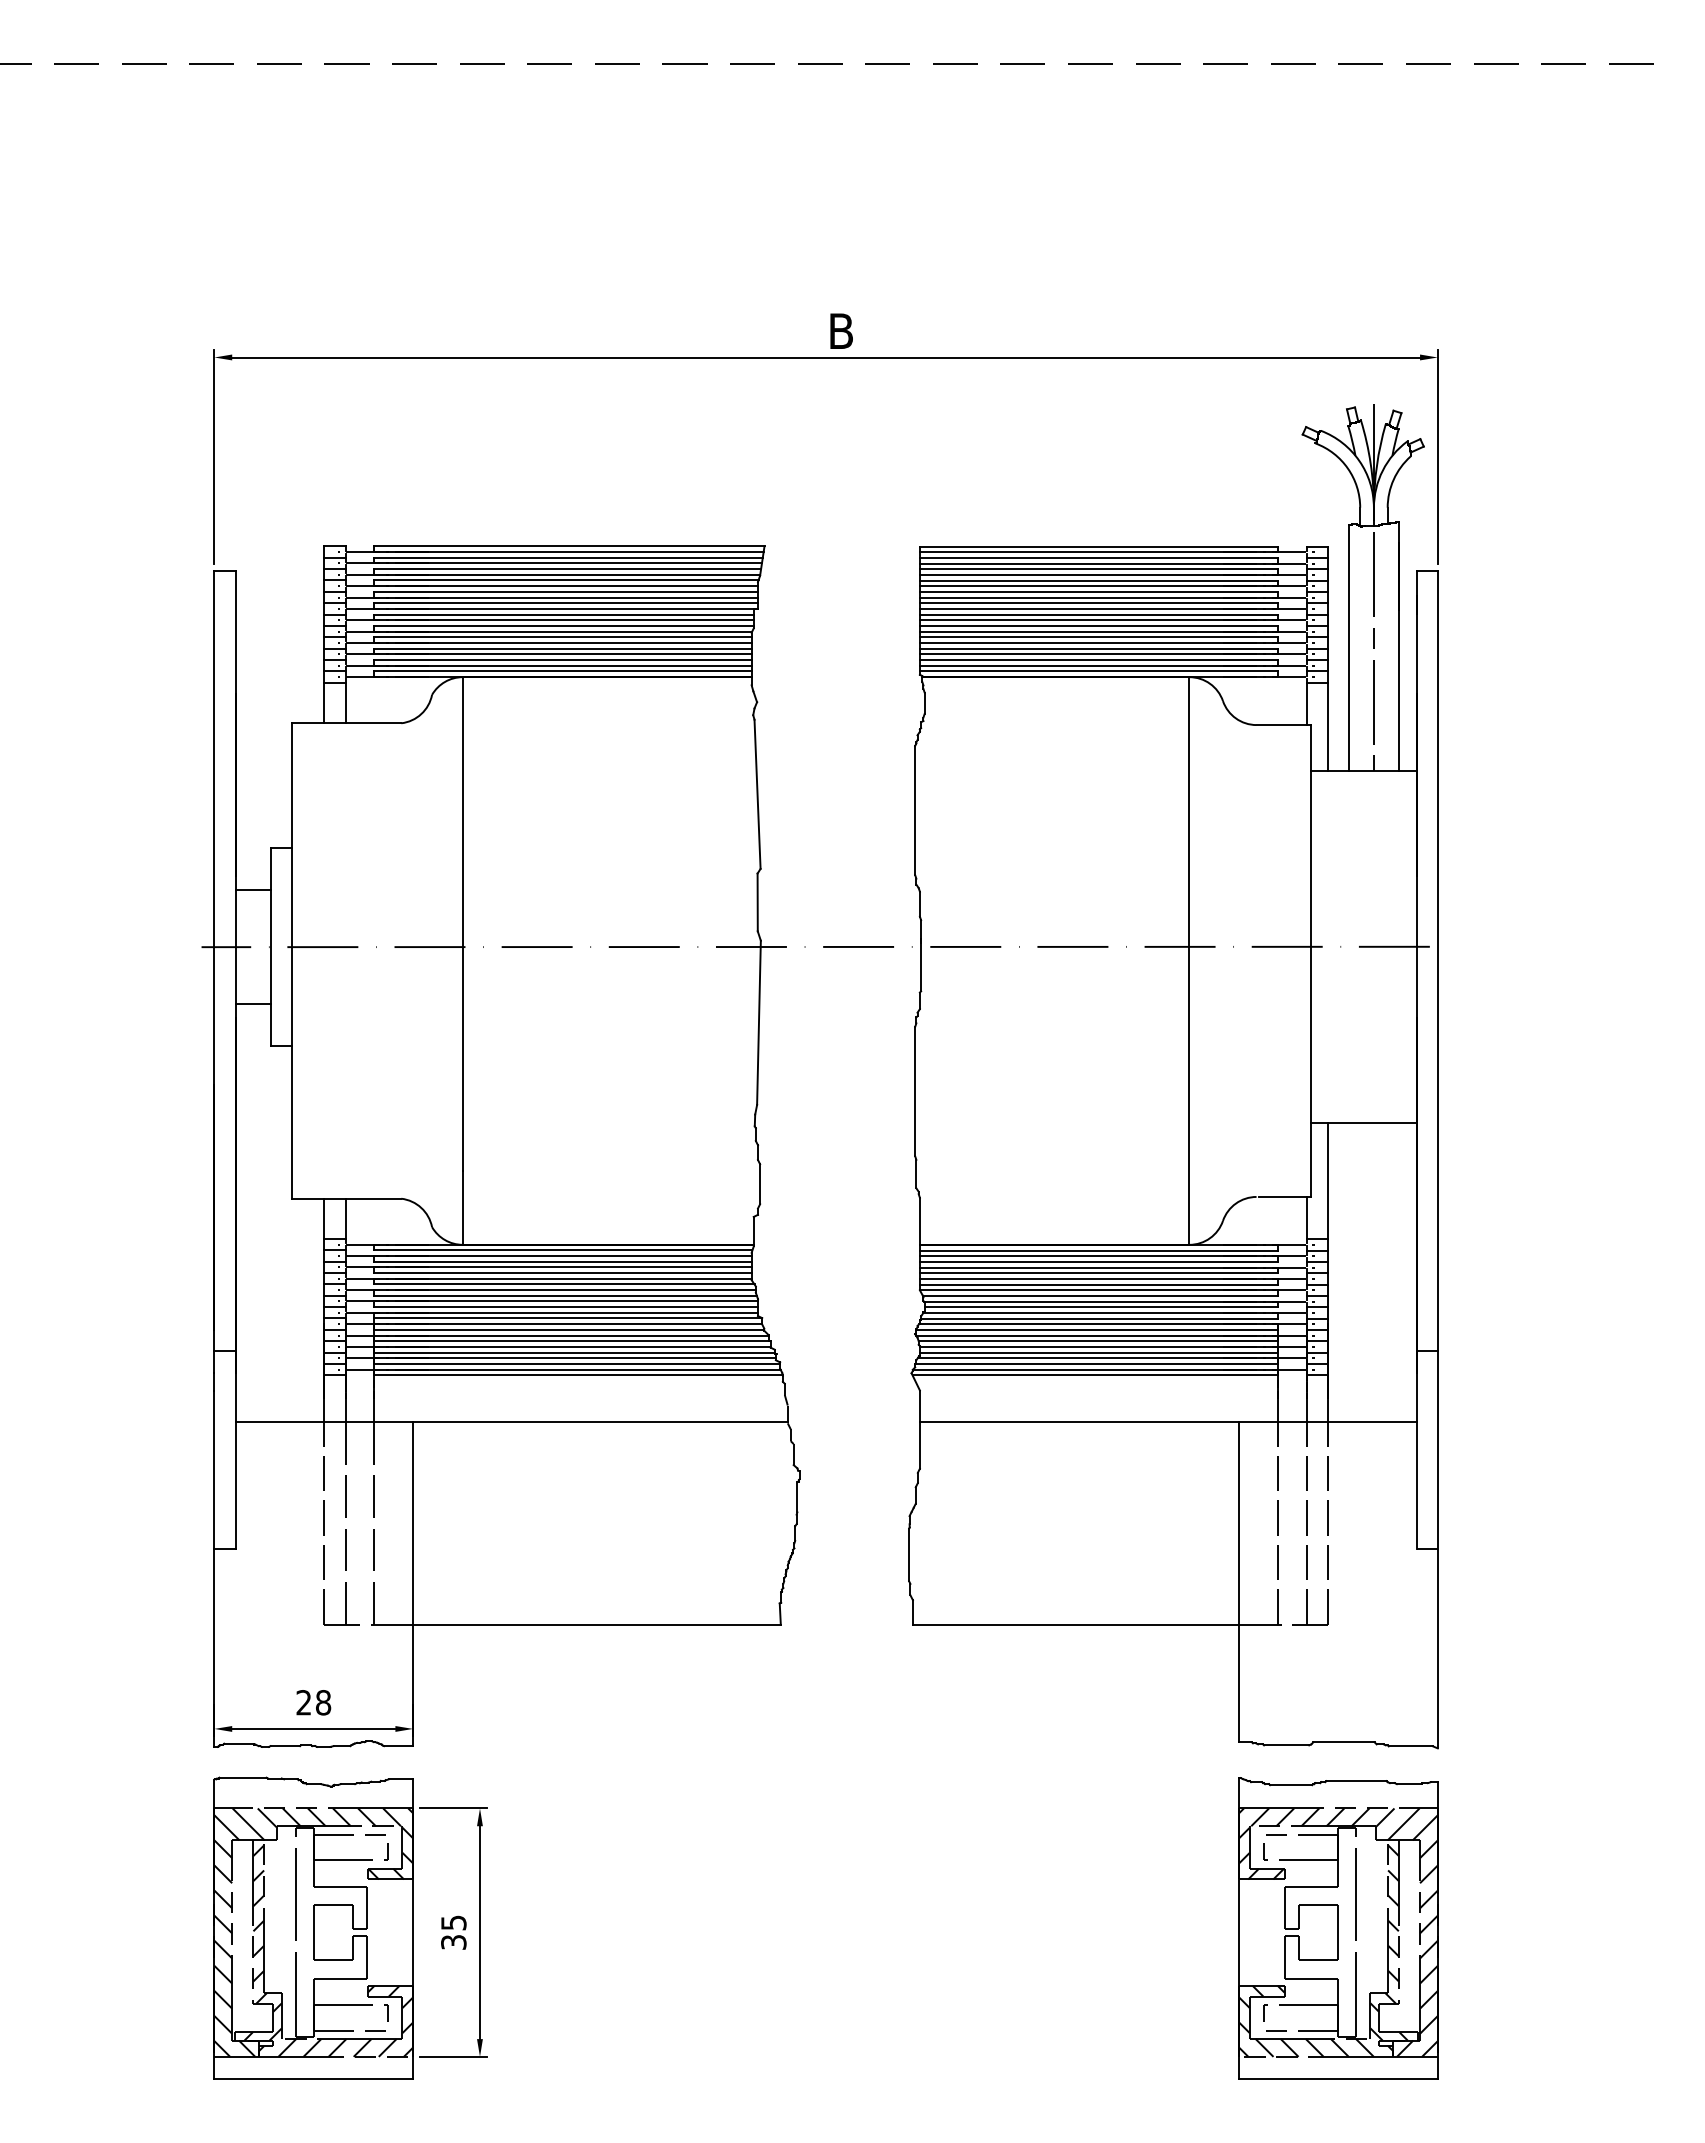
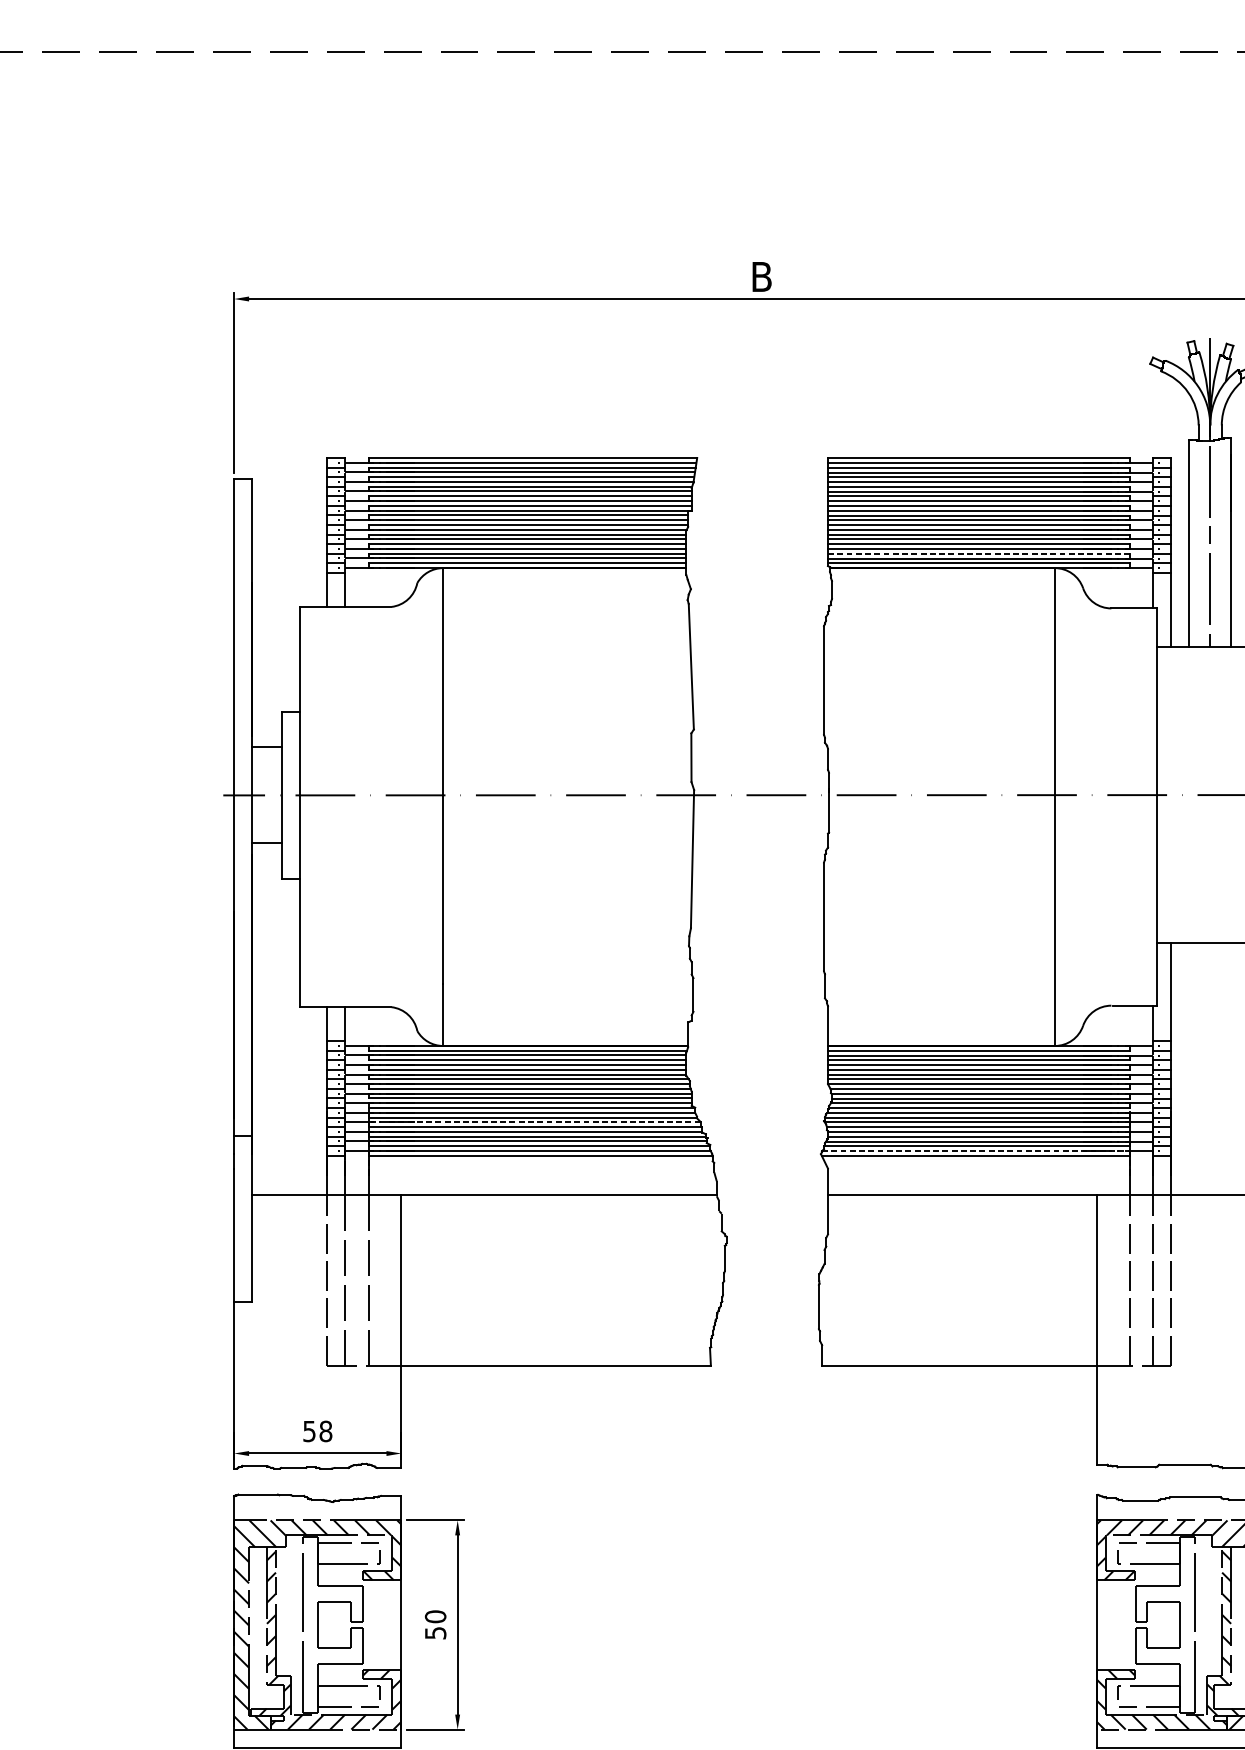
line: (1099, 660) -> (979, 554), solid -> dashed
line: (570, 1335) -> (533, 1122), solid -> dashed
line: (1095, 1369) -> (975, 1150), solid -> dashed
text: (303, 1702) -> (309, 1431), 28 -> 58
text: (453, 1932) -> (435, 1624), 35 -> 50

